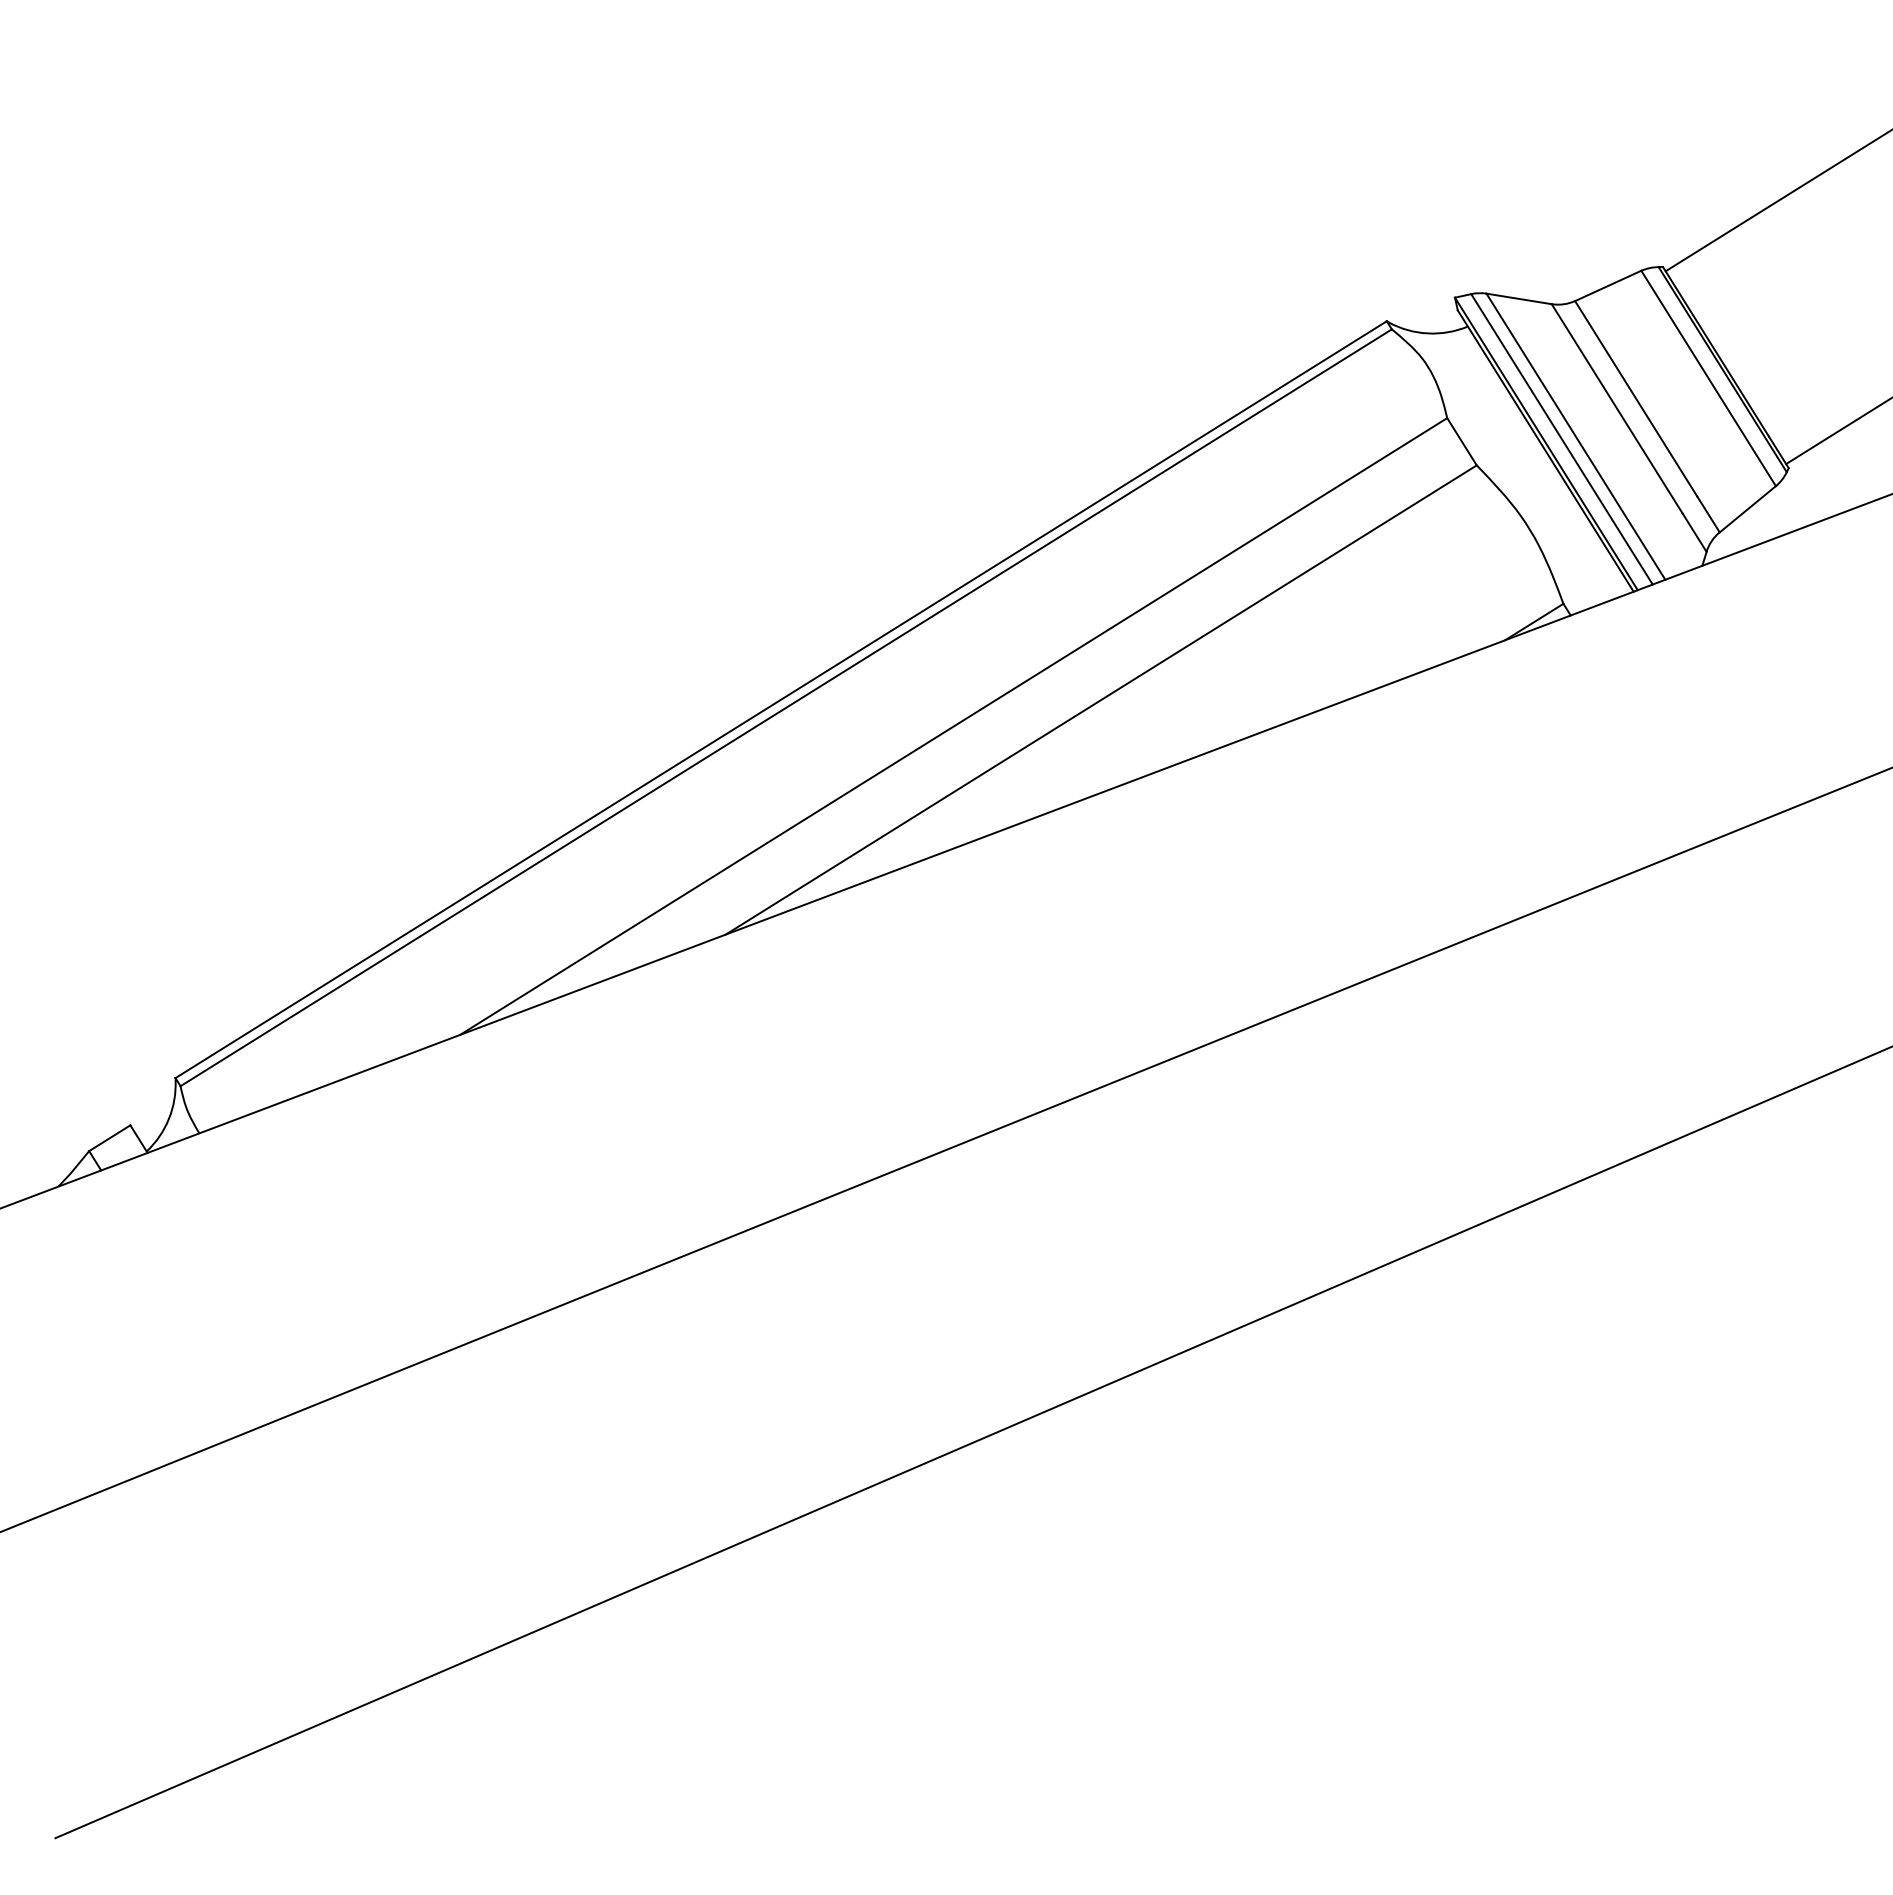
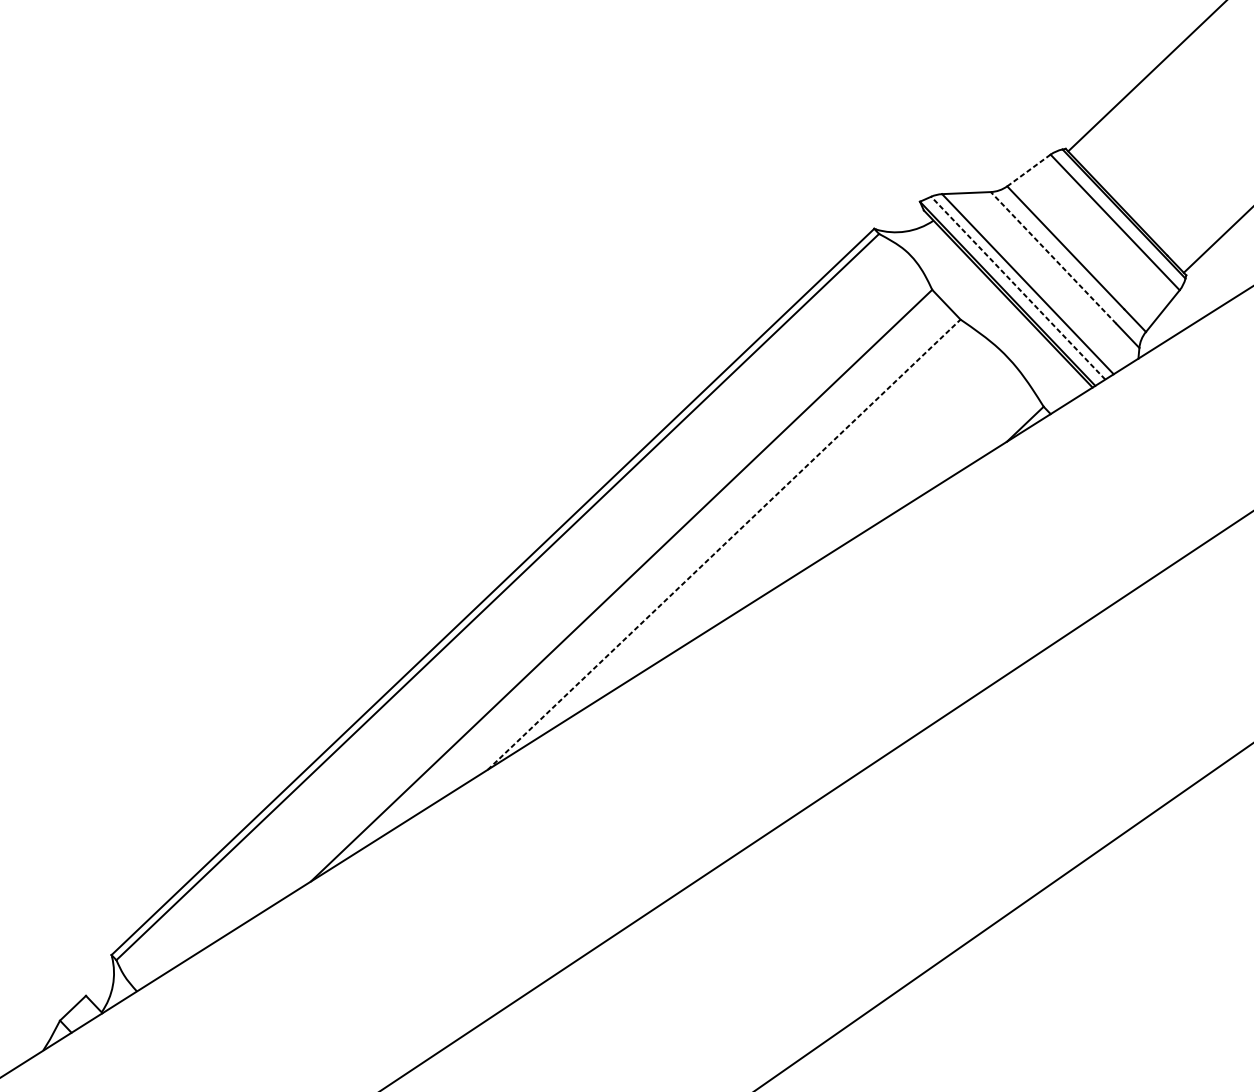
line: (1607, 286) -> (1028, 171), solid -> dashed
line: (1616, 408) -> (1053, 257), solid -> dashed
line: (1561, 438) -> (1017, 287), solid -> dashed
line: (1101, 700) -> (724, 545), solid -> dashed

